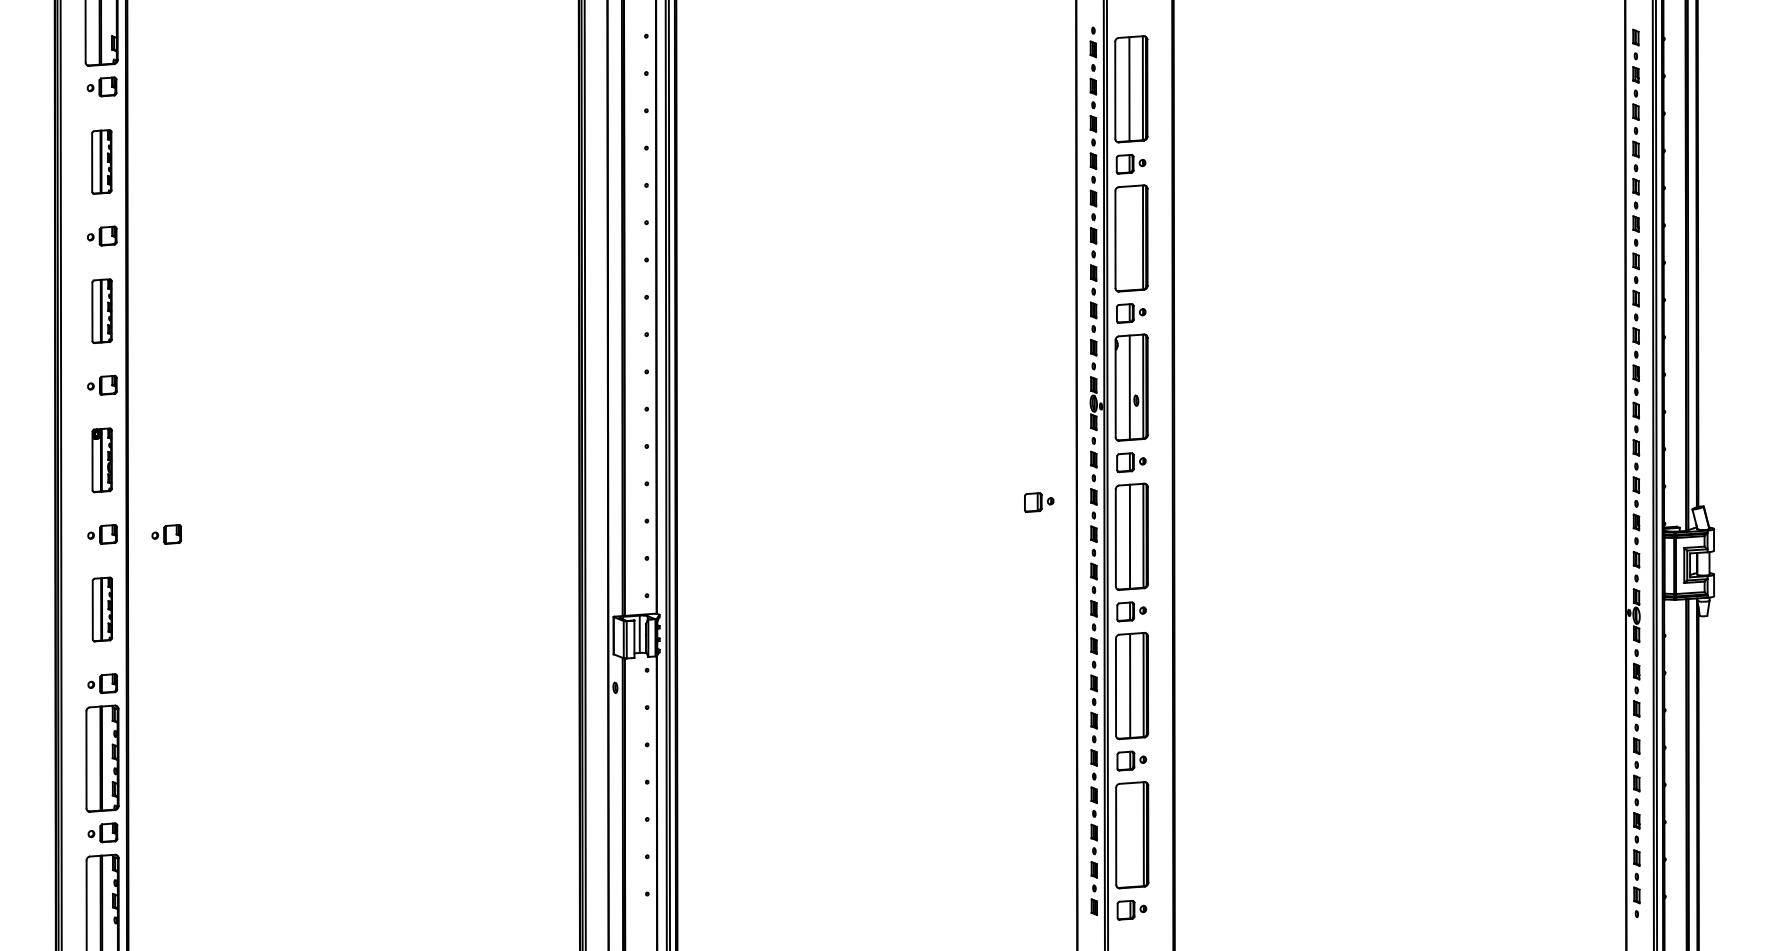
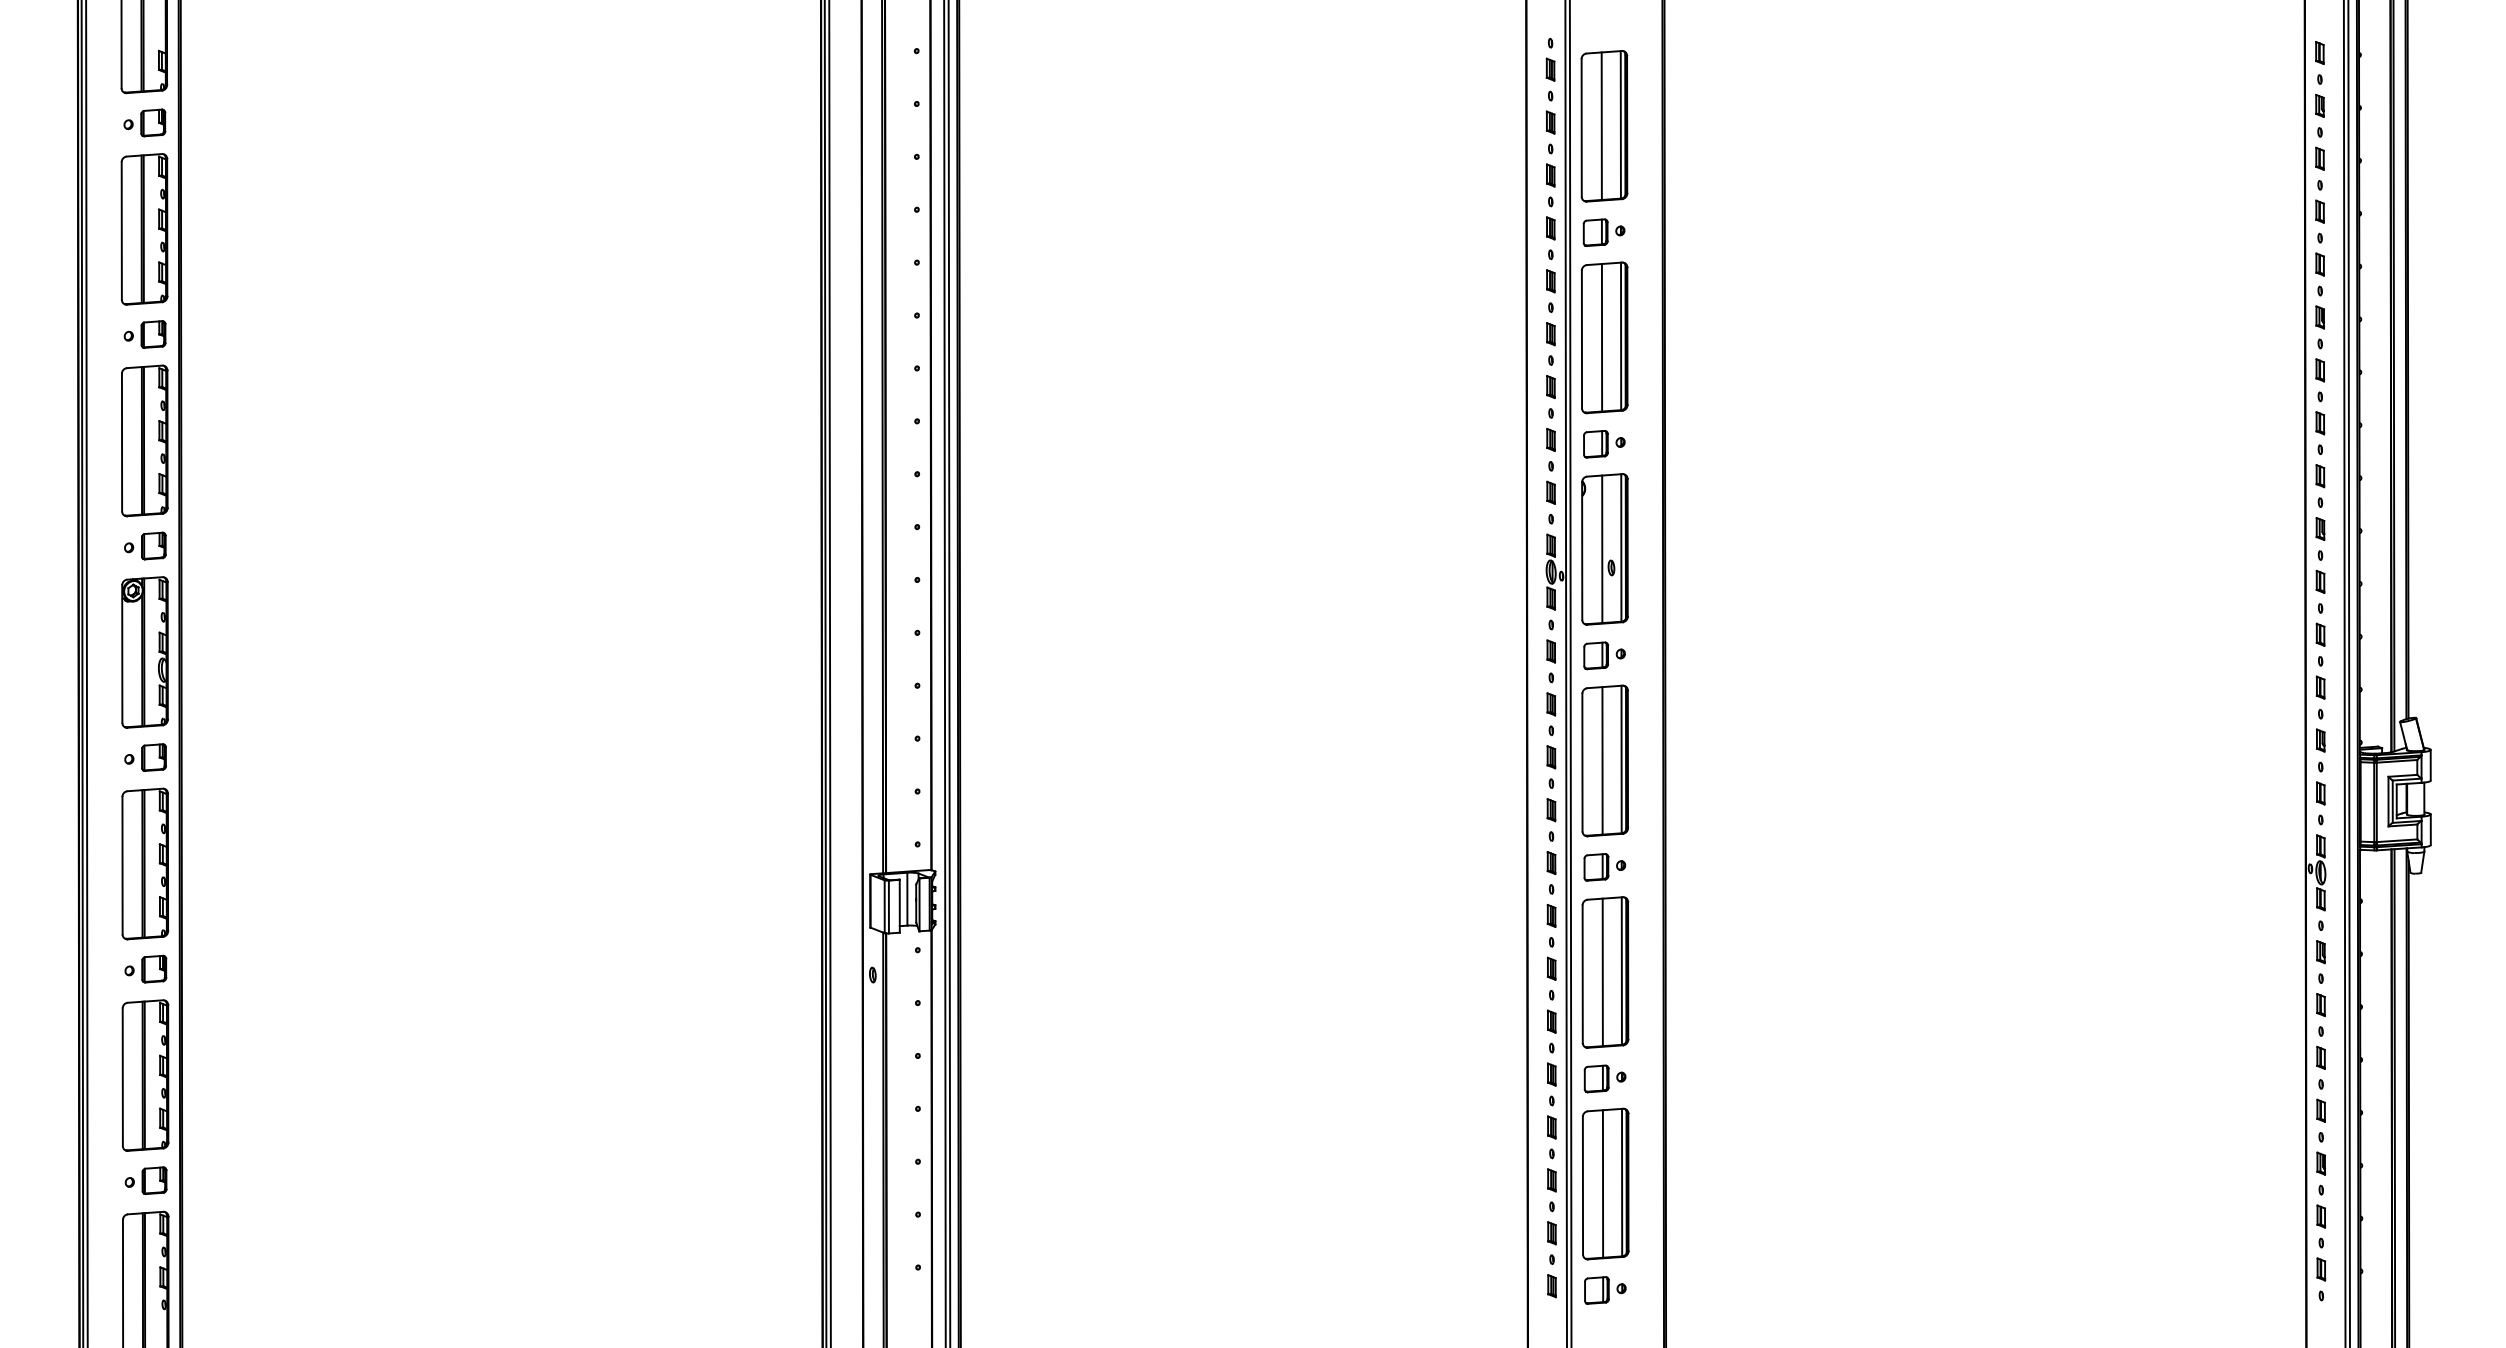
part: (101, 162) -> (144, 229), size x1.67
line: (1129, 238) -> (1601, 337), added
part: (101, 310) -> (144, 440), size x1.67
part: (101, 460) -> (144, 652), size x1.67
part: (1038, 502) -> (1473, 712), removed
part: (166, 534) -> (236, 757), removed
part: (102, 609) -> (145, 863), size x1.67
line: (1129, 834) -> (1602, 1183), added

